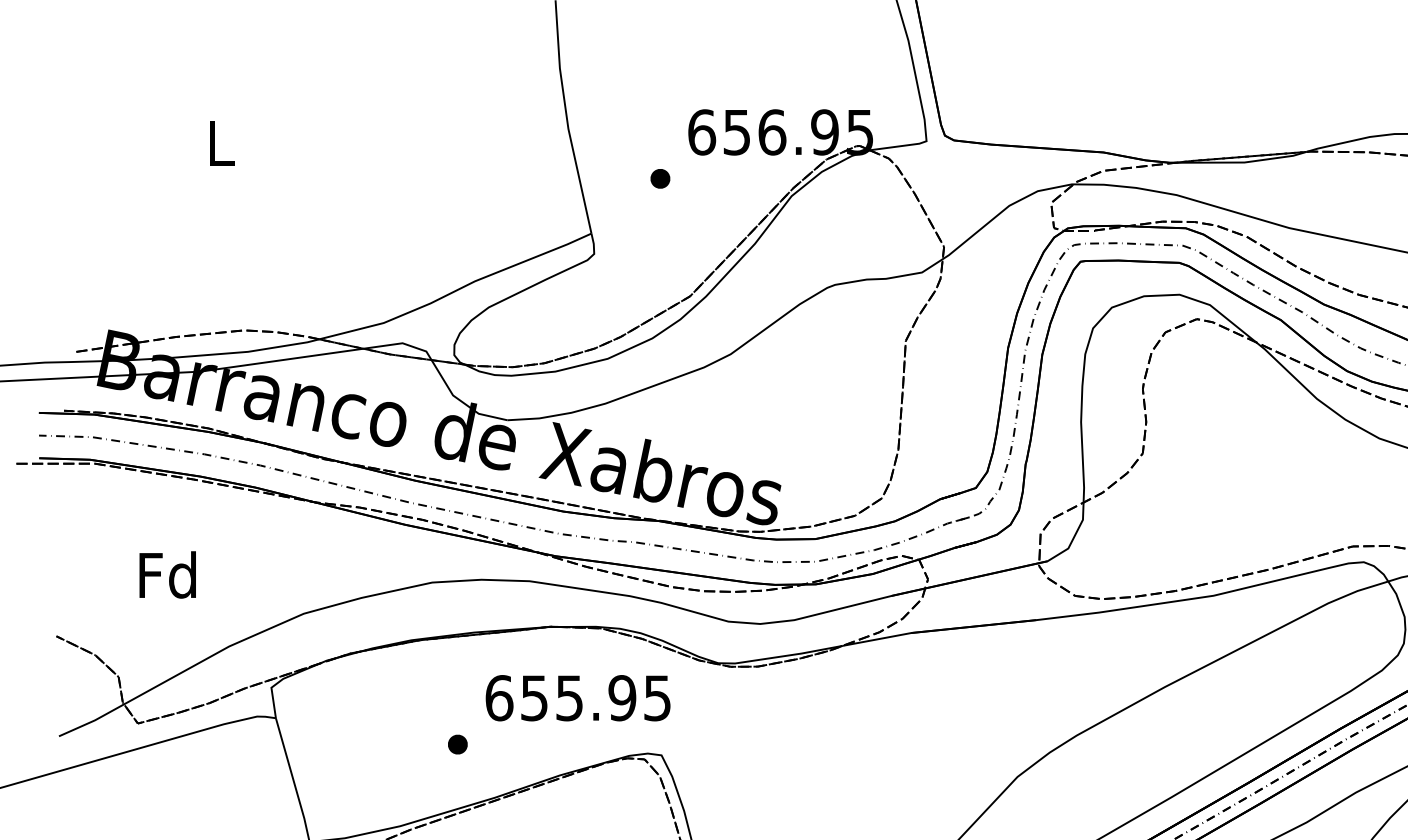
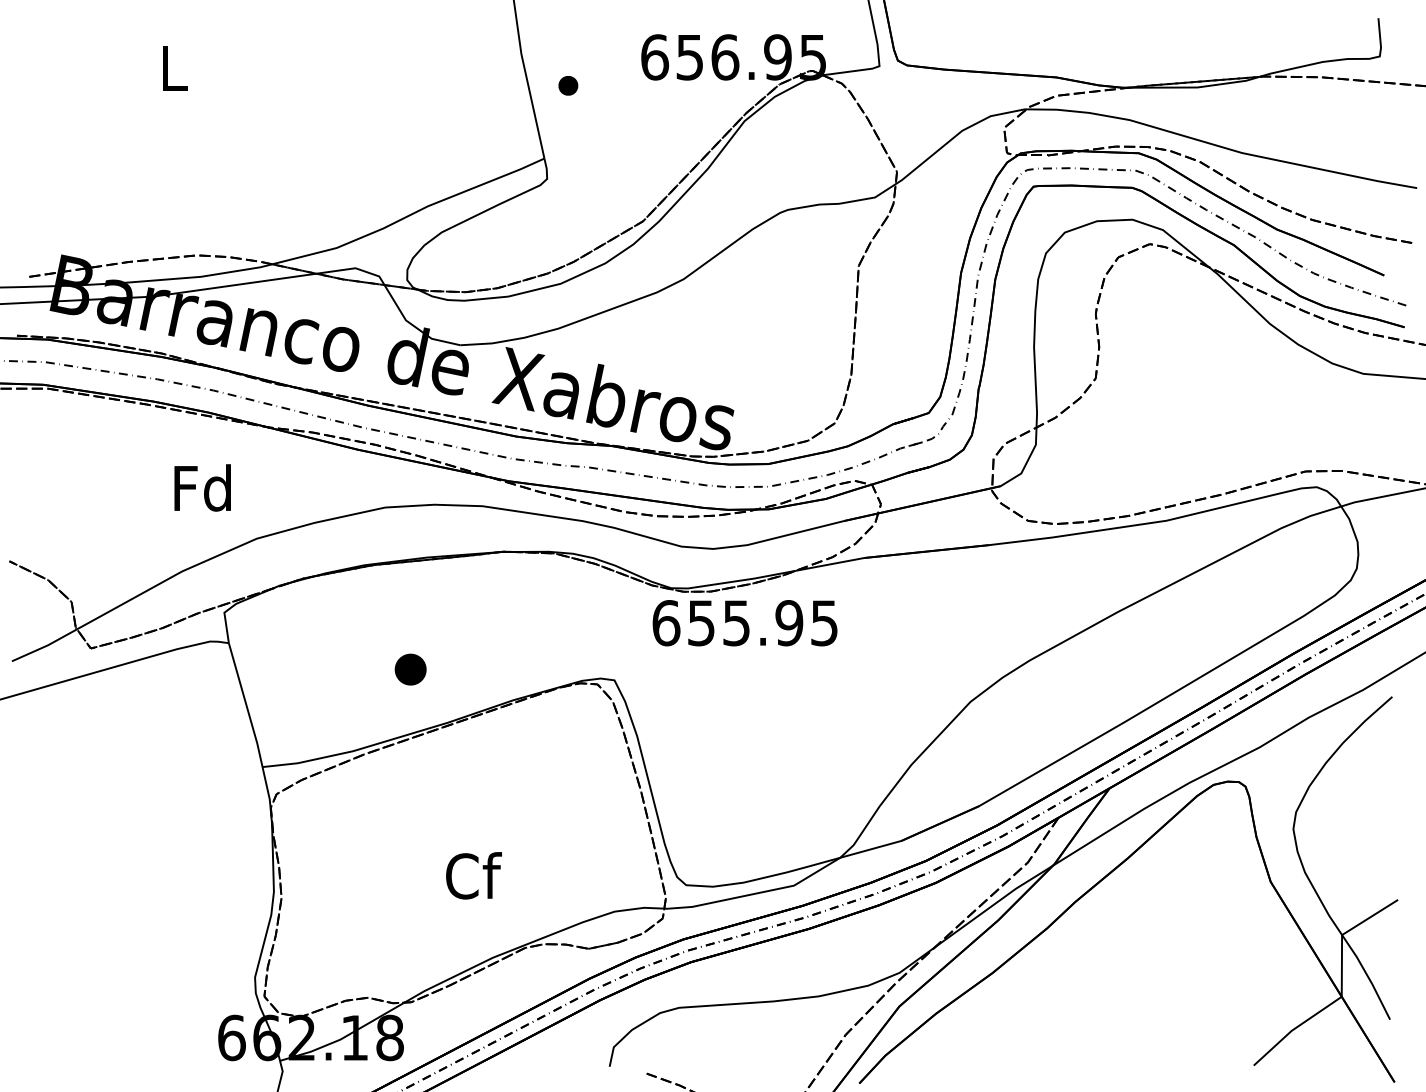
part: (660, 178) -> (568, 85), moved
text: (167, 574) -> (202, 487), moved
text: (577, 698) -> (744, 623), moved
part: (457, 744) -> (410, 669), size x1.6

